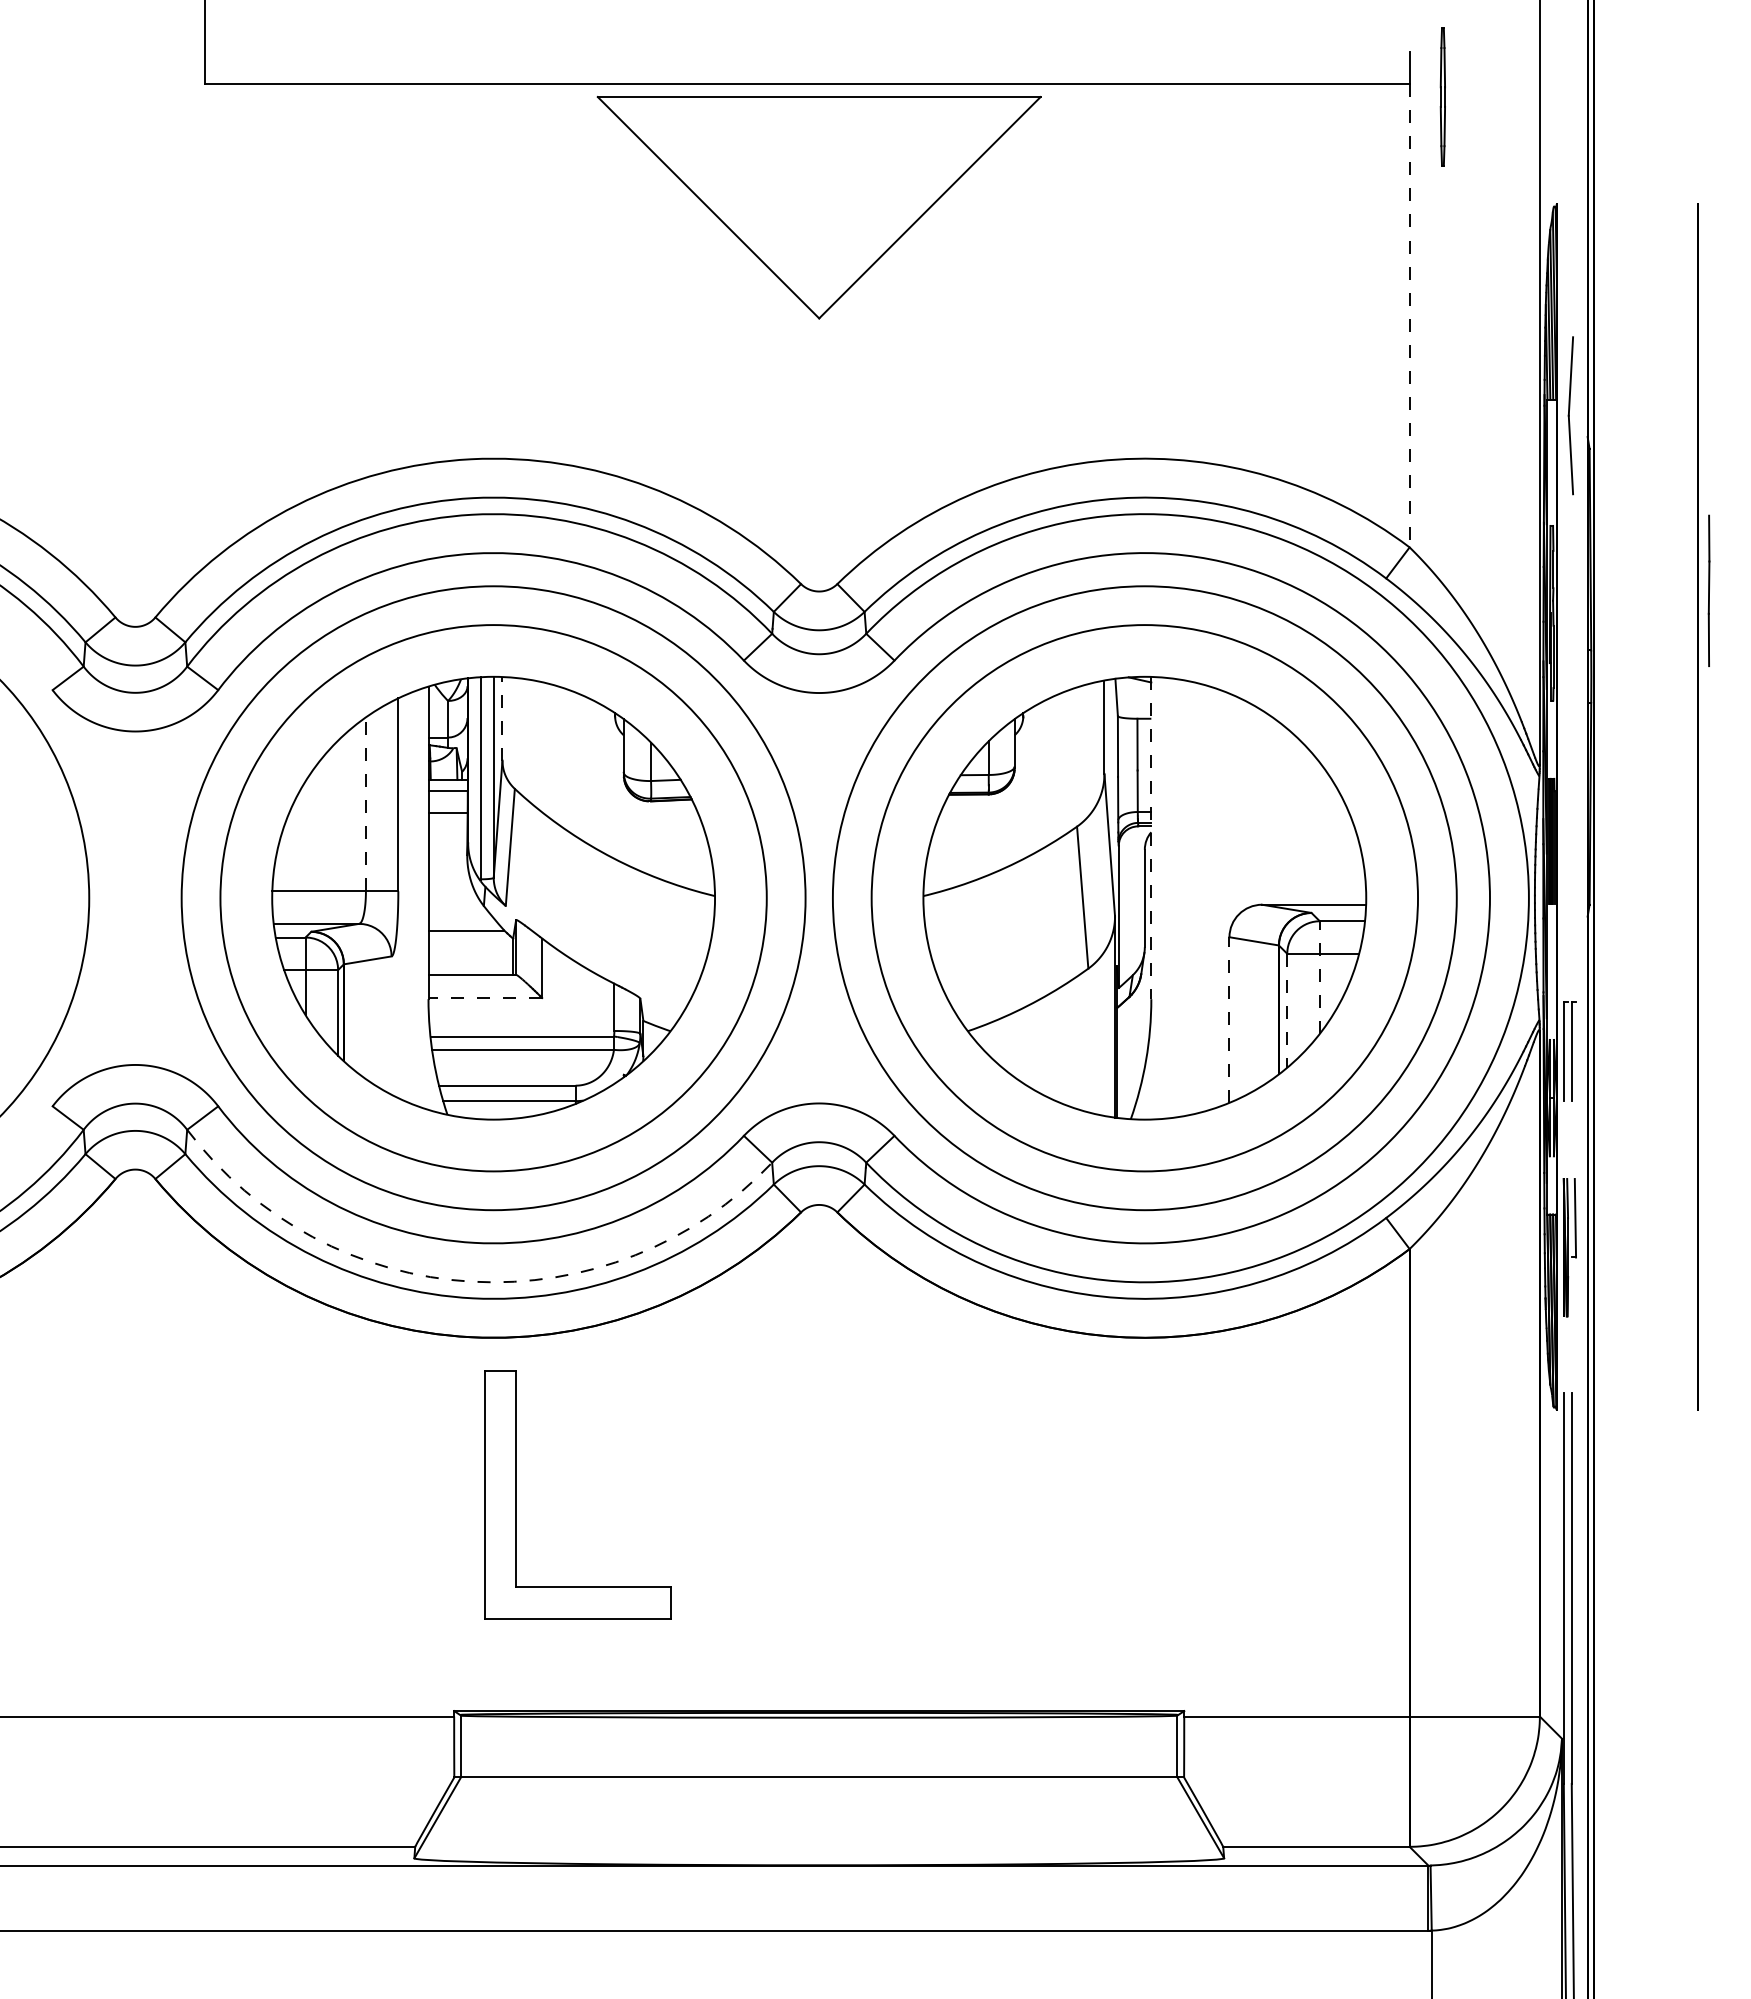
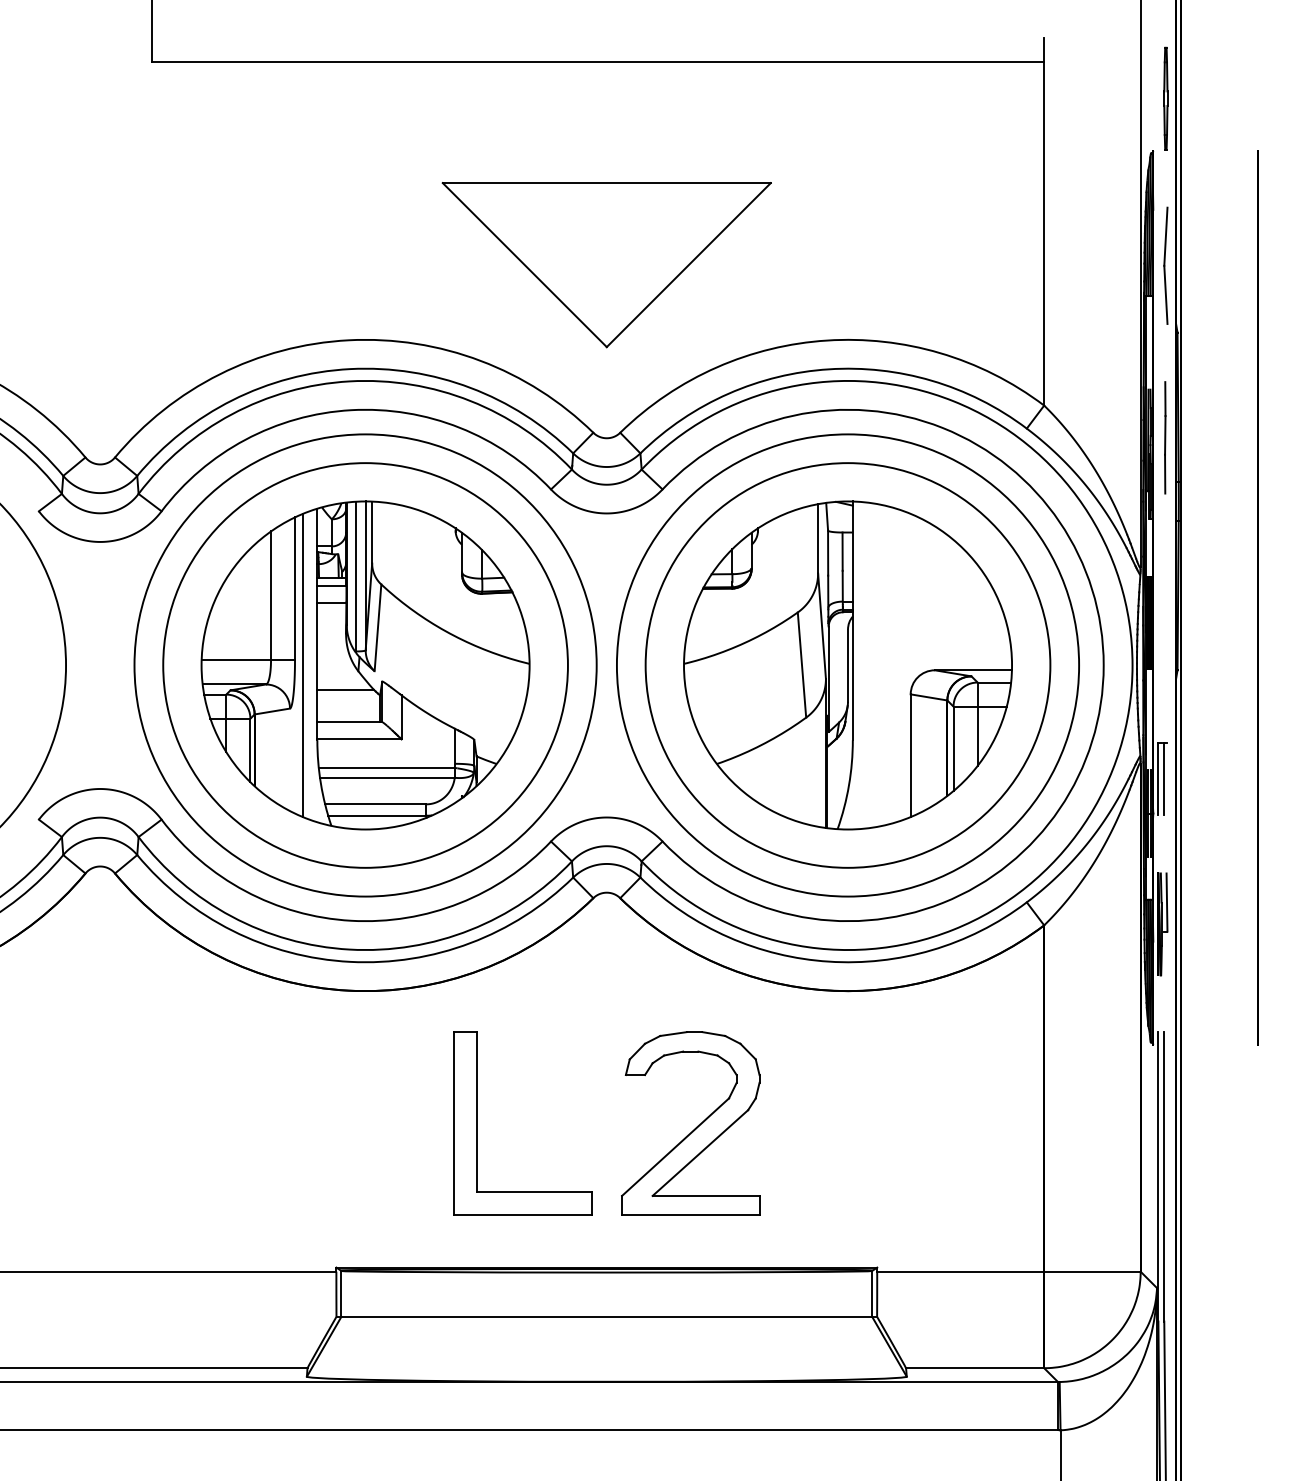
part: (1442, 96) -> (1165, 98), moved
part: (818, 207) -> (606, 264), moved
line: (1409, 315) -> (1044, 233), dashed -> solid
part: (1570, 415) -> (1165, 265), moved
line: (1708, 590) -> (1164, 437), moved
line: (502, 718) -> (372, 532), dashed -> solid
line: (365, 804) -> (270, 596), dashed -> solid
line: (1151, 838) -> (852, 621), dashed -> solid
line: (408, 897) -> (302, 664), added
line: (1319, 977) -> (977, 724), dashed -> solid
line: (485, 998) -> (359, 739), dashed -> solid
line: (1287, 1010) -> (953, 748), dashed -> solid
line: (1229, 1020) -> (910, 756), dashed -> solid
arc: (472, 1281) -> (349, 949), dashed -> solid
part: (516, 1494) -> (477, 1123), moved
part: (937, 1523) -> (694, 1128), added

